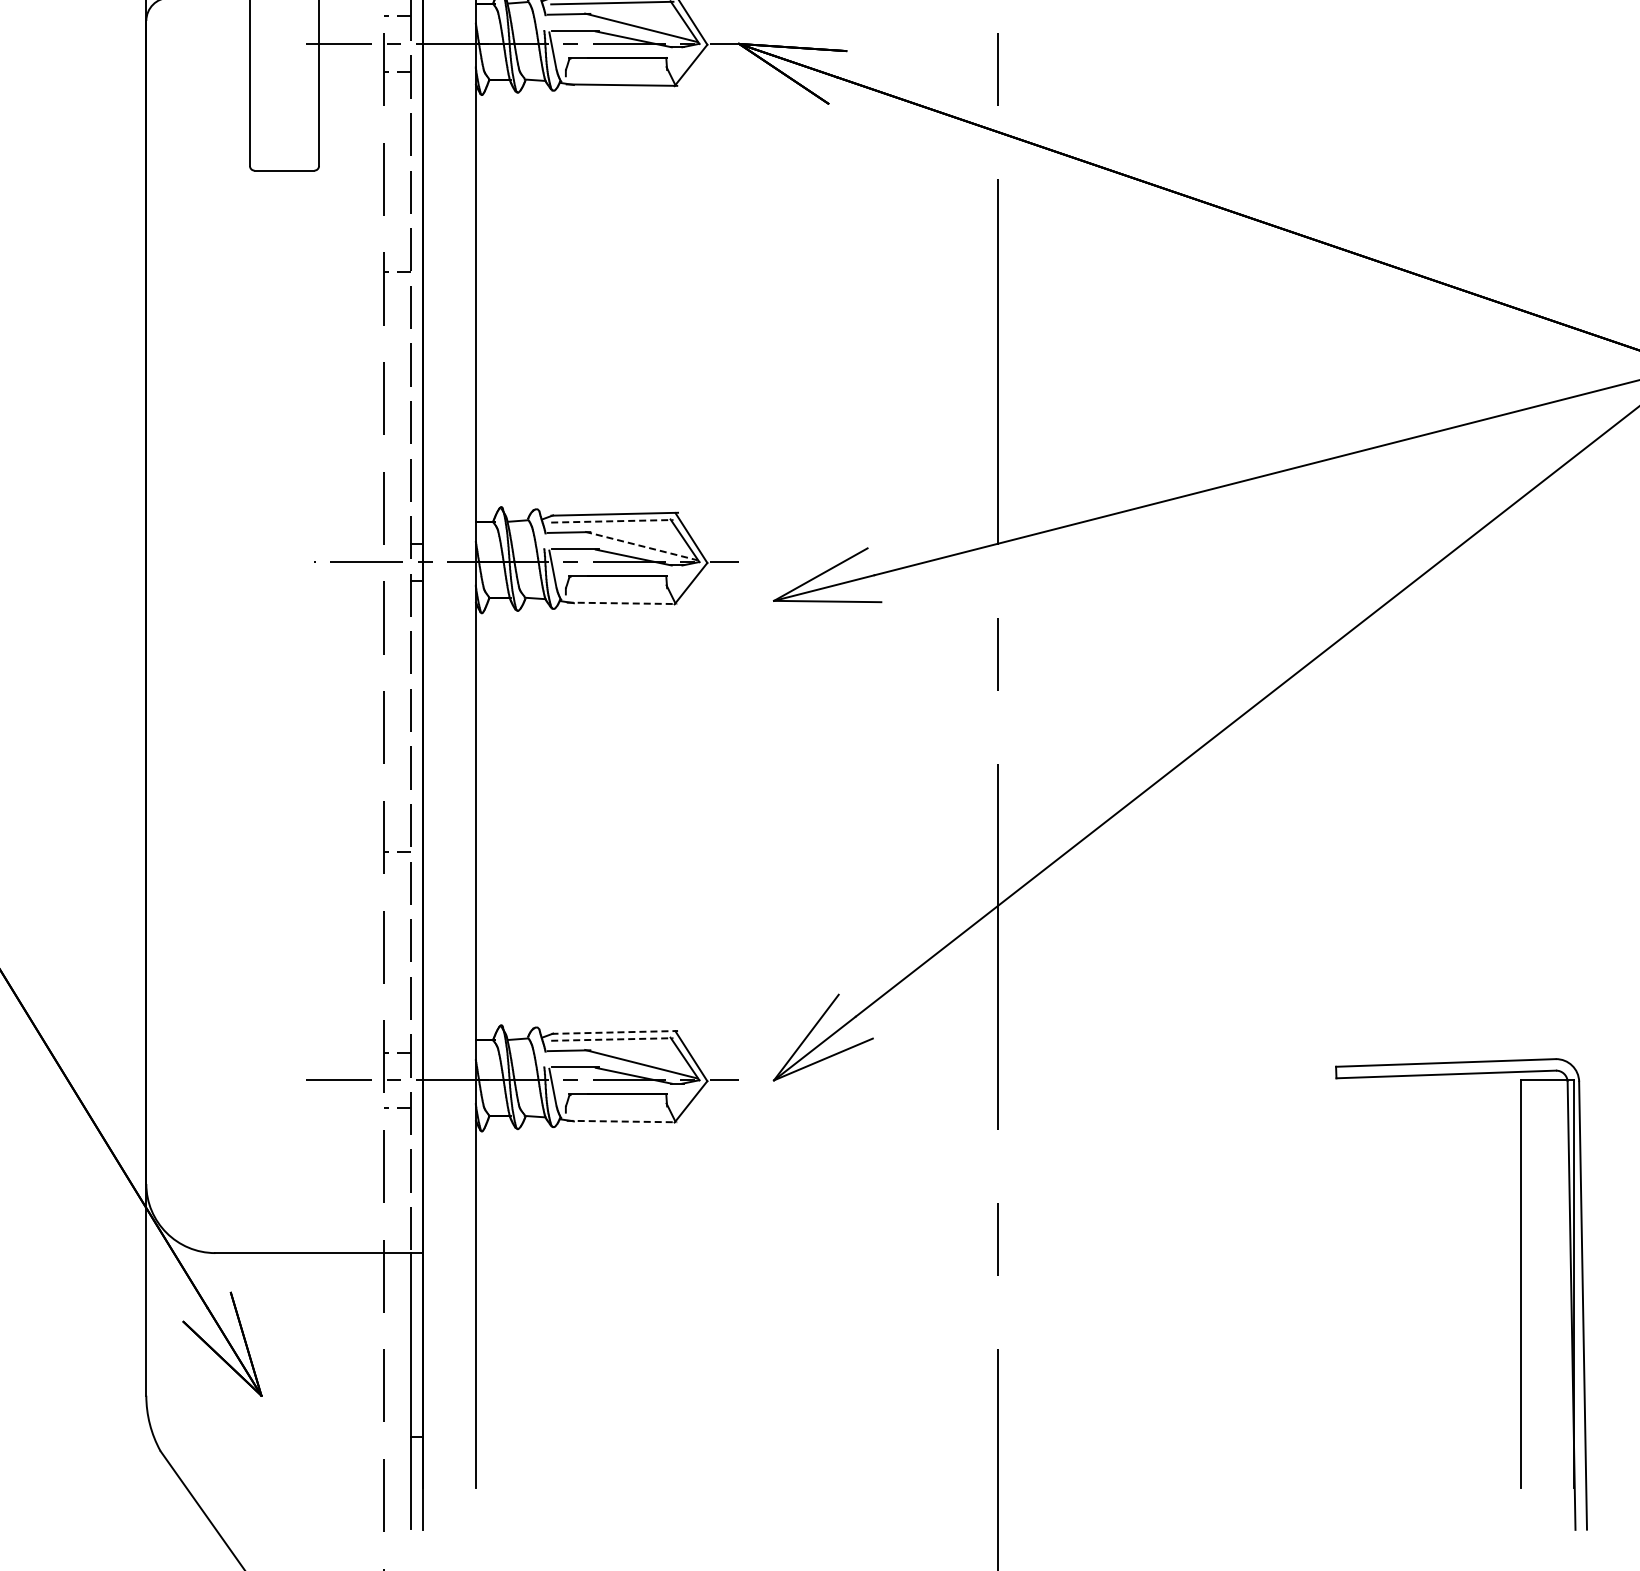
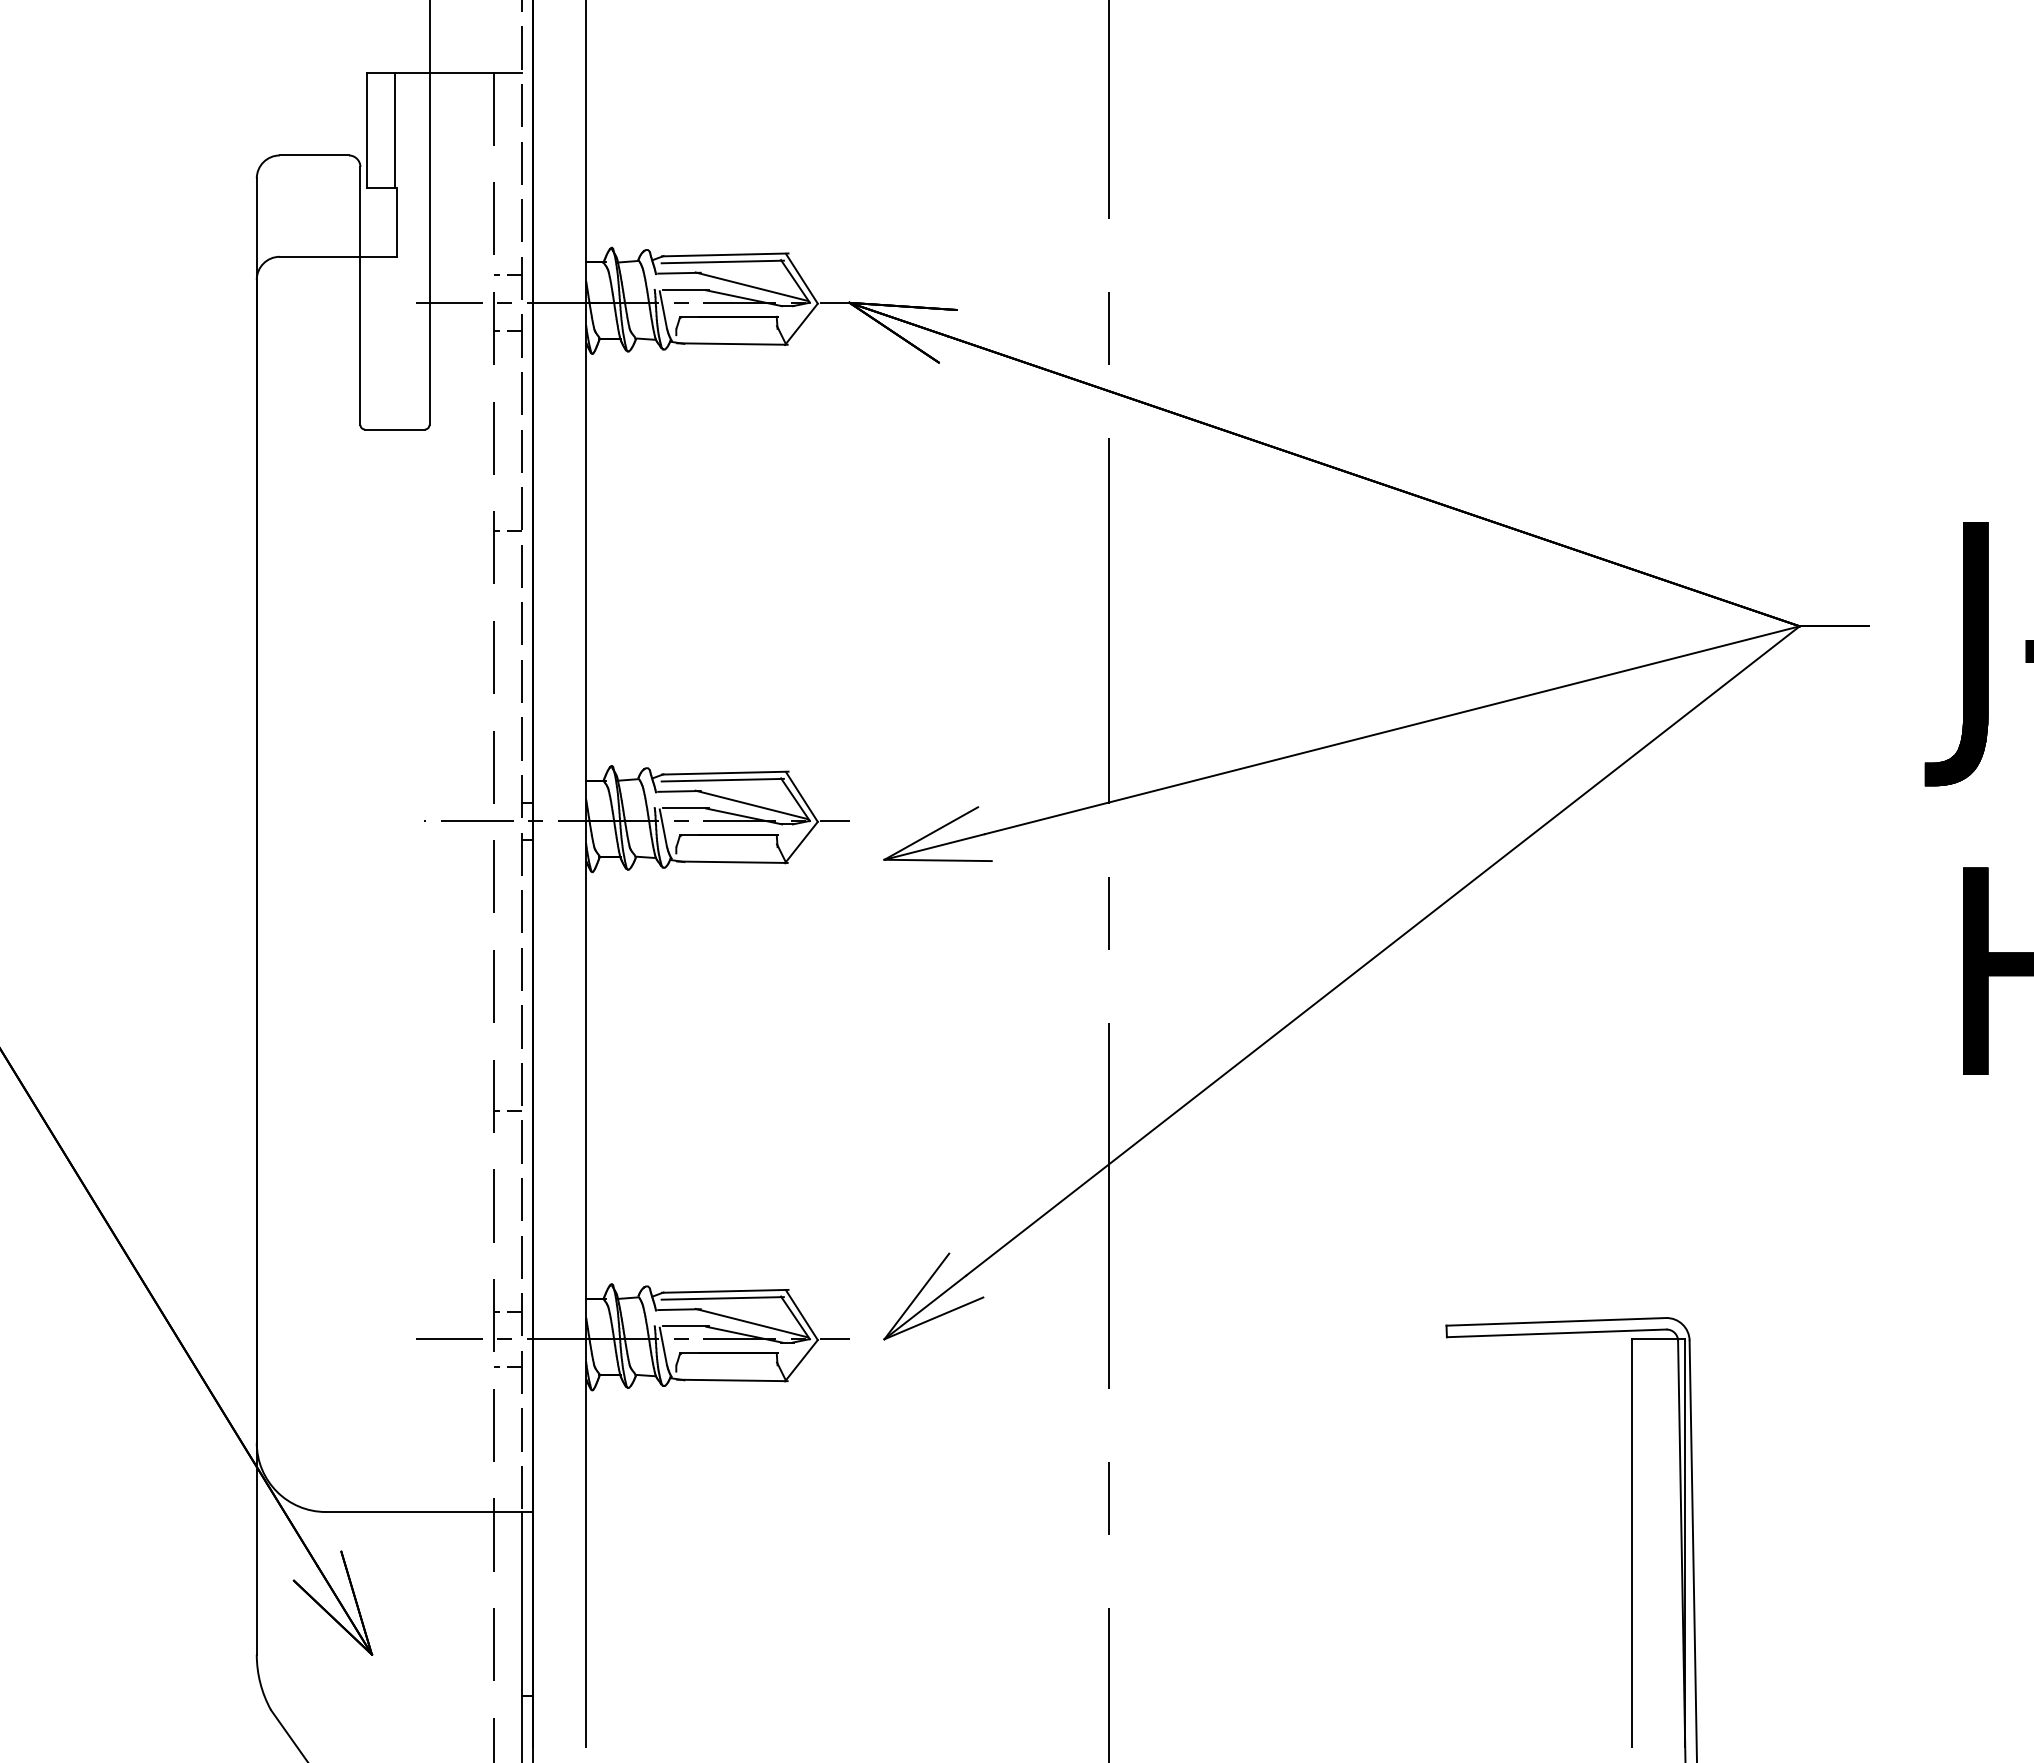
line: (613, 521) -> (723, 780), dashed -> solid
line: (642, 546) -> (752, 805), dashed -> solid
line: (622, 603) -> (732, 862), dashed -> solid
line: (615, 1032) -> (725, 1291), dashed -> solid
line: (613, 1039) -> (723, 1298), dashed -> solid
line: (622, 1121) -> (732, 1380), dashed -> solid

